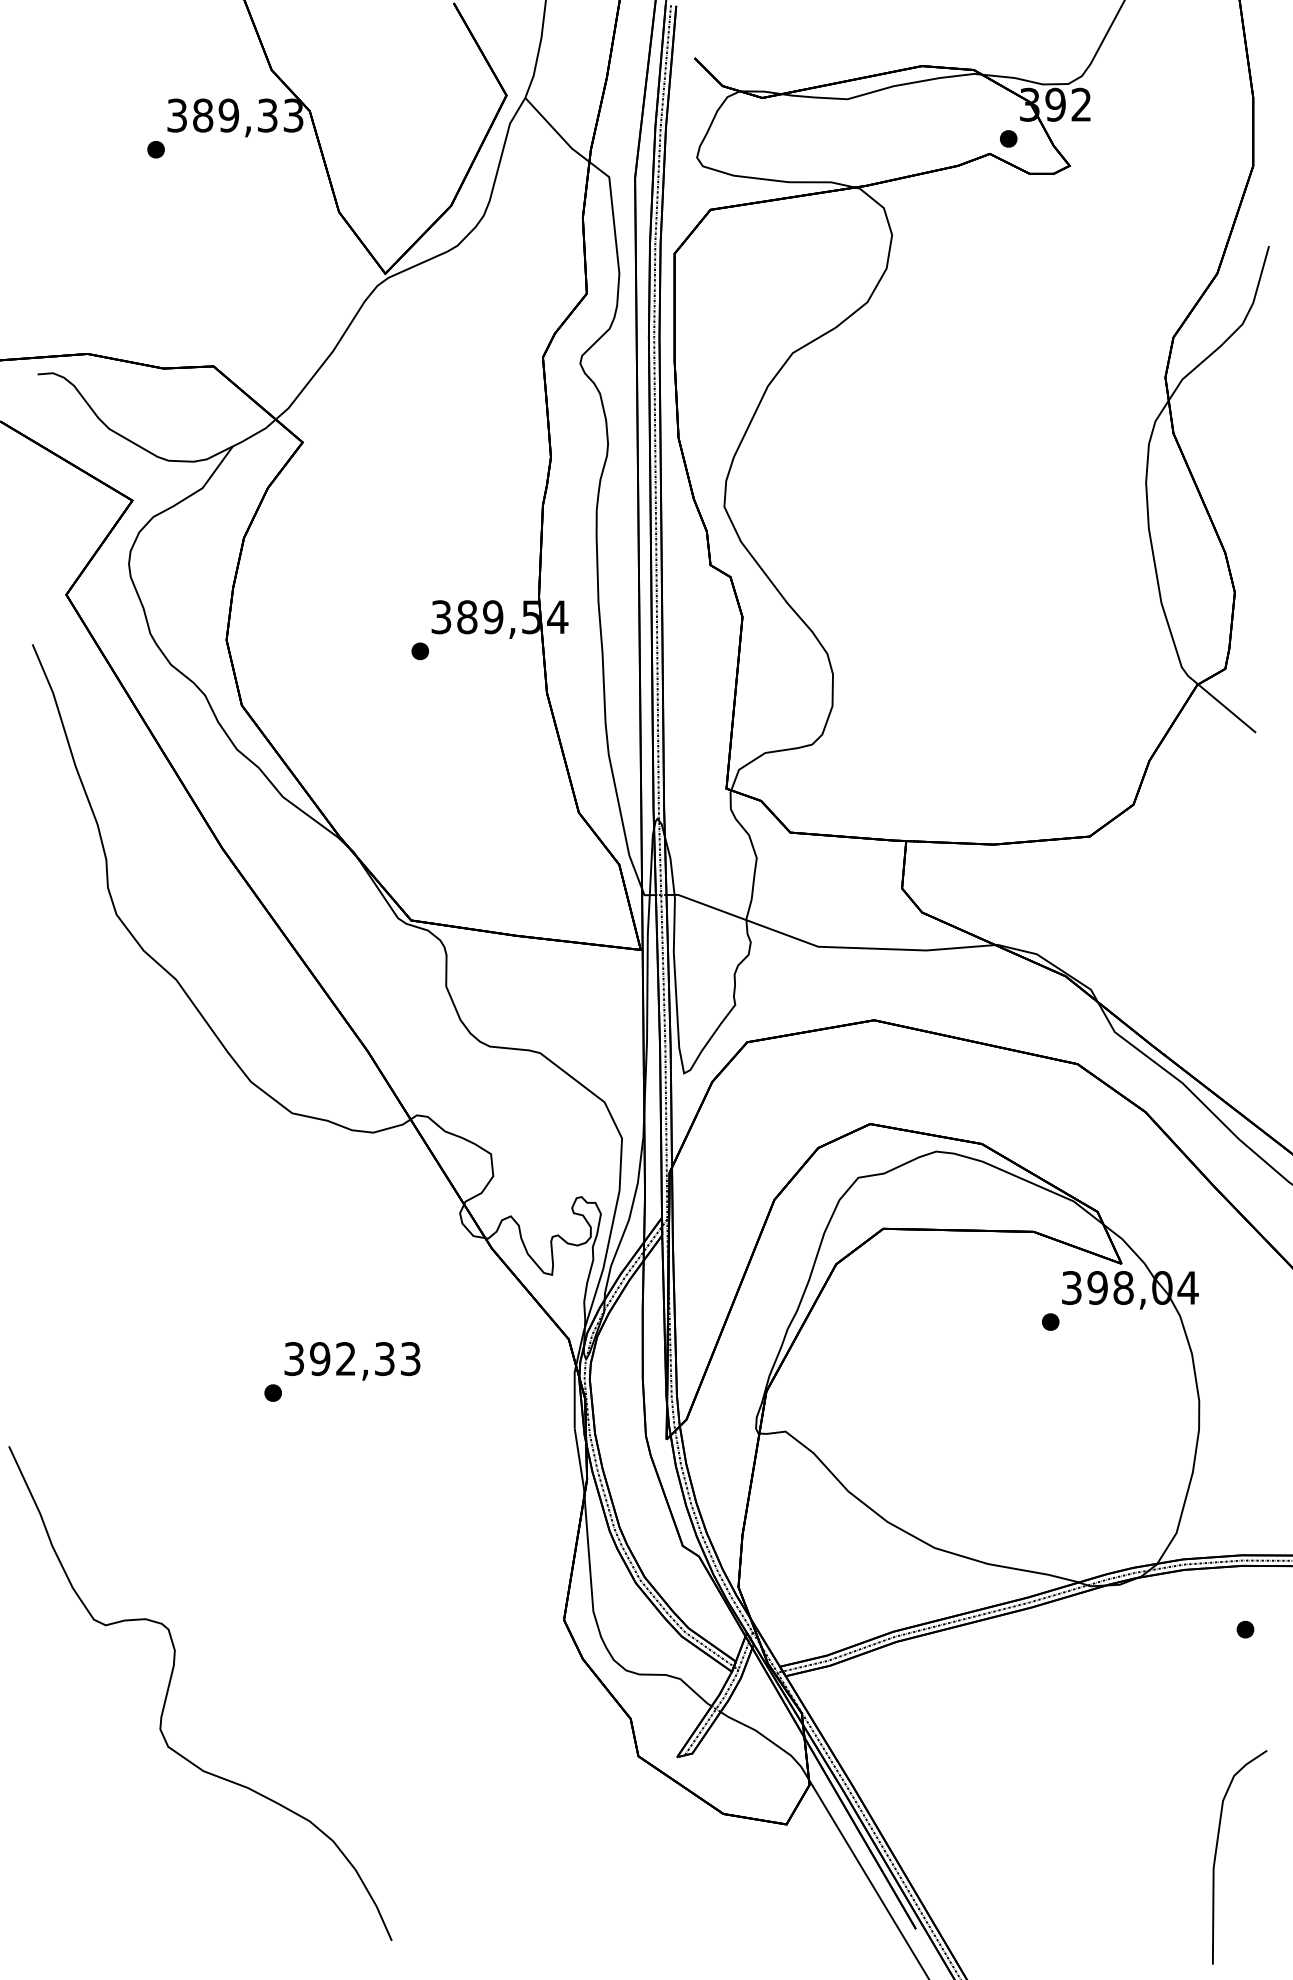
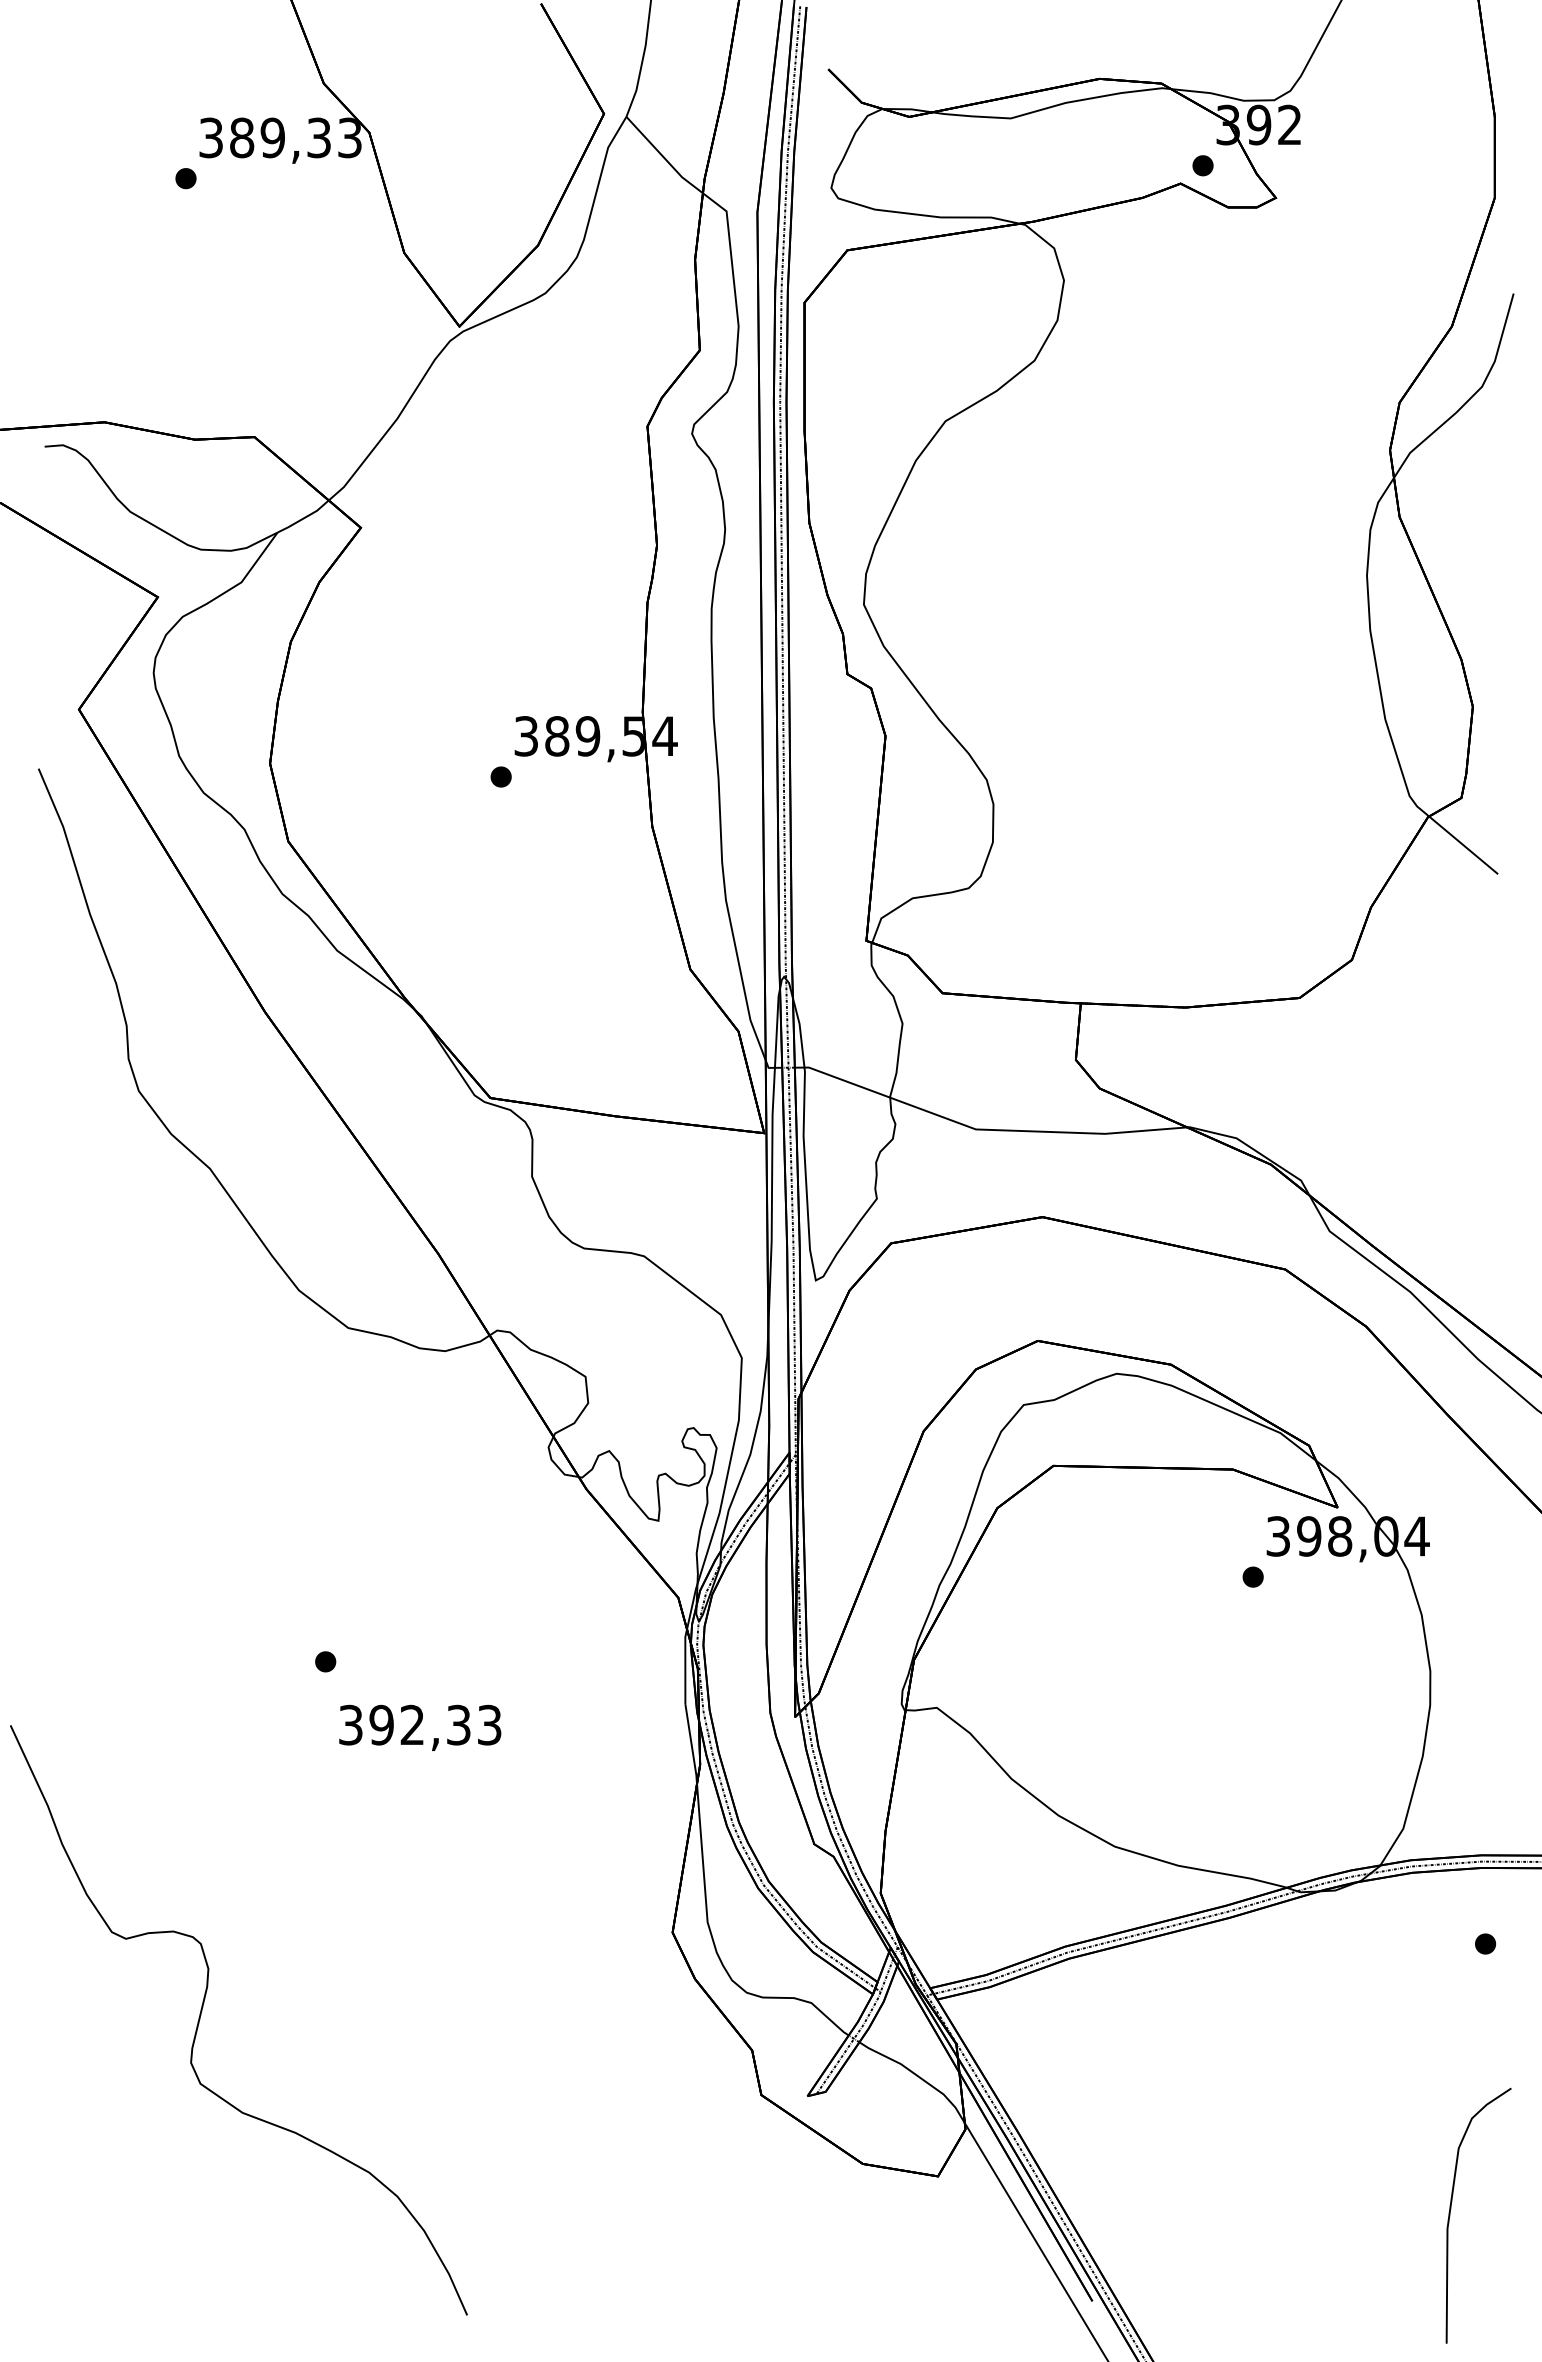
text: (352, 1360) -> (420, 1727), moved

